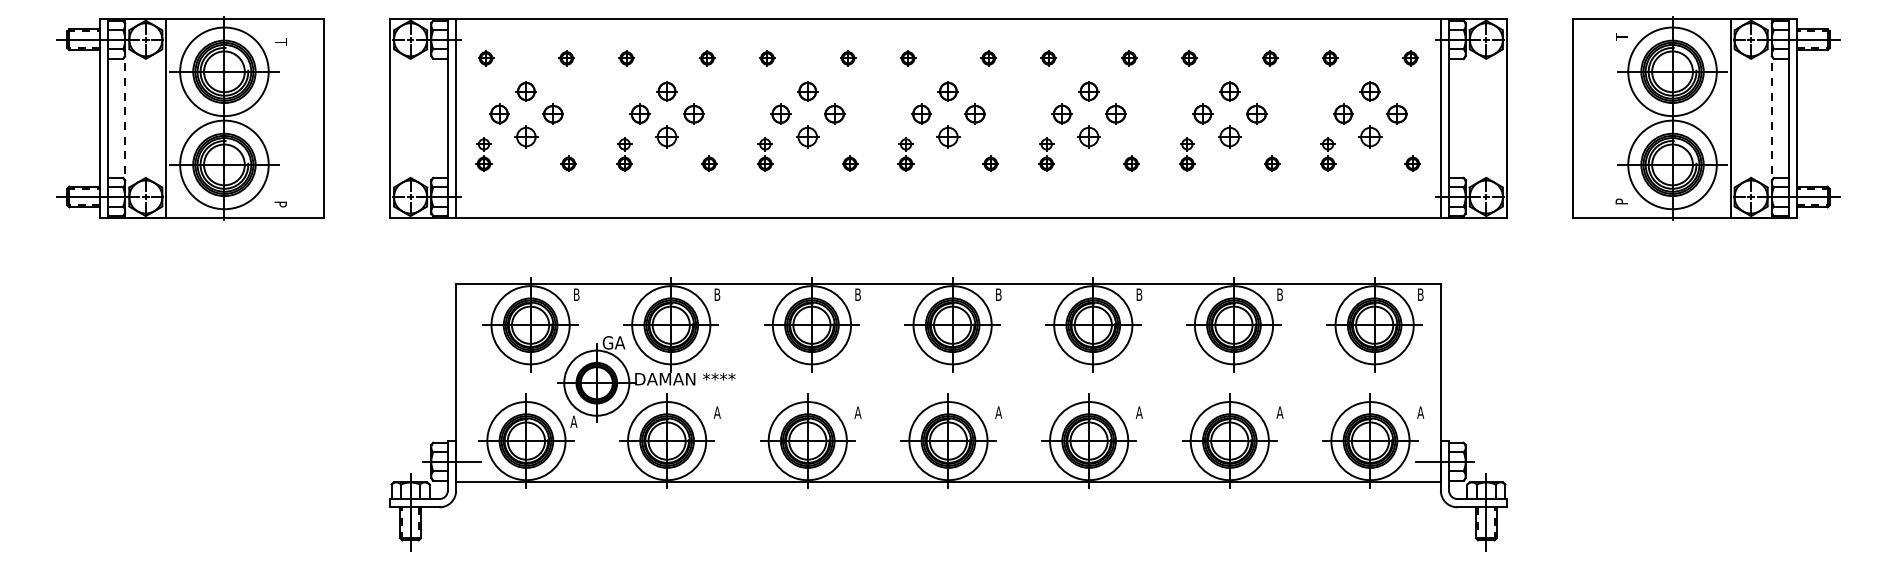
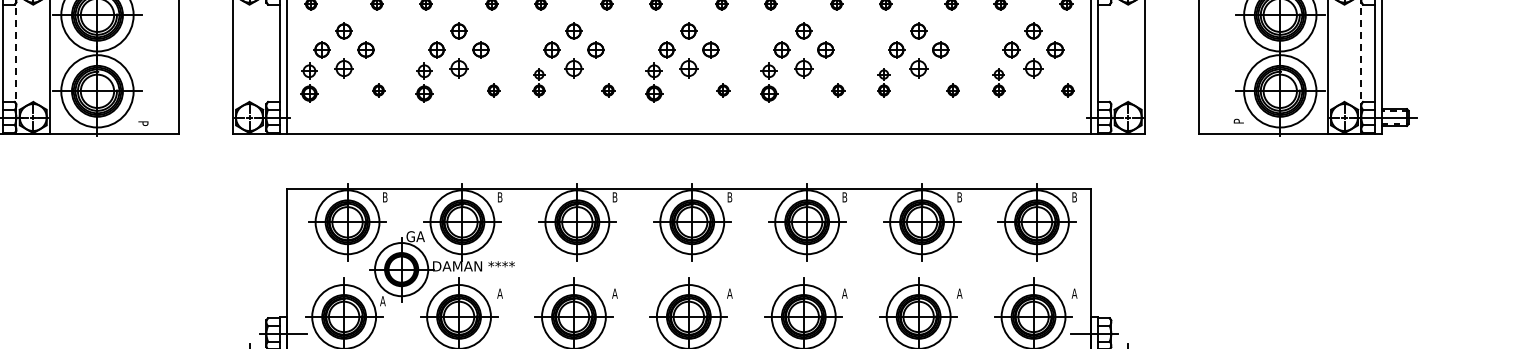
part: (483, 154) -> (309, 82), size x1.4
part: (624, 154) -> (424, 82), size x1.4
part: (905, 154) -> (653, 82), size x1.4
part: (1046, 154) -> (768, 82), size x1.4

